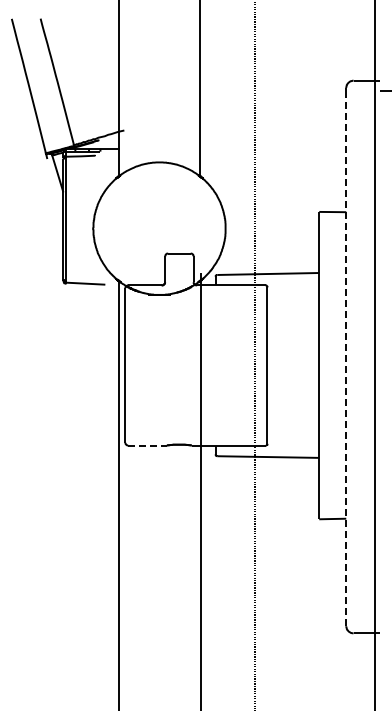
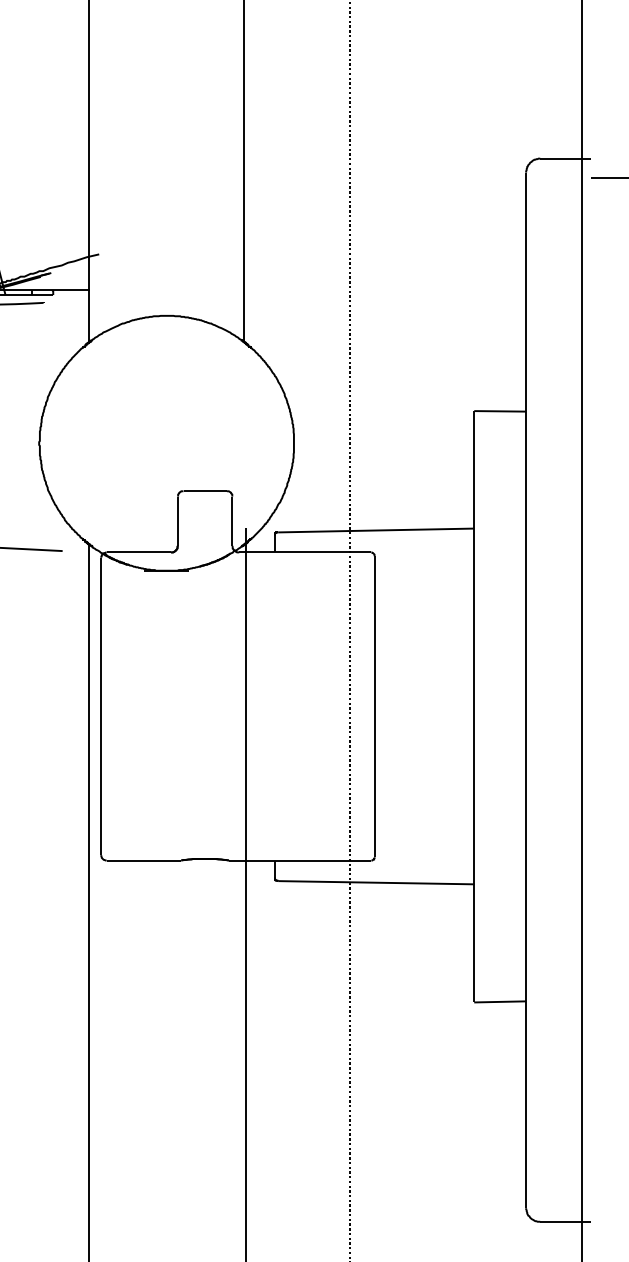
line: (346, 362) -> (526, 700), dashed -> solid
line: (148, 445) -> (145, 860), dashed -> solid

